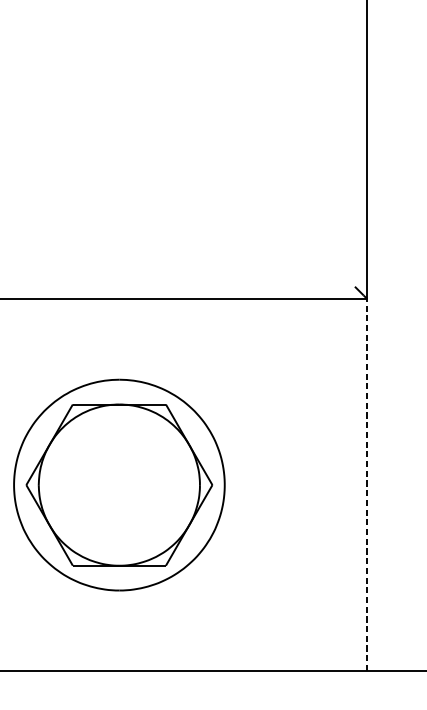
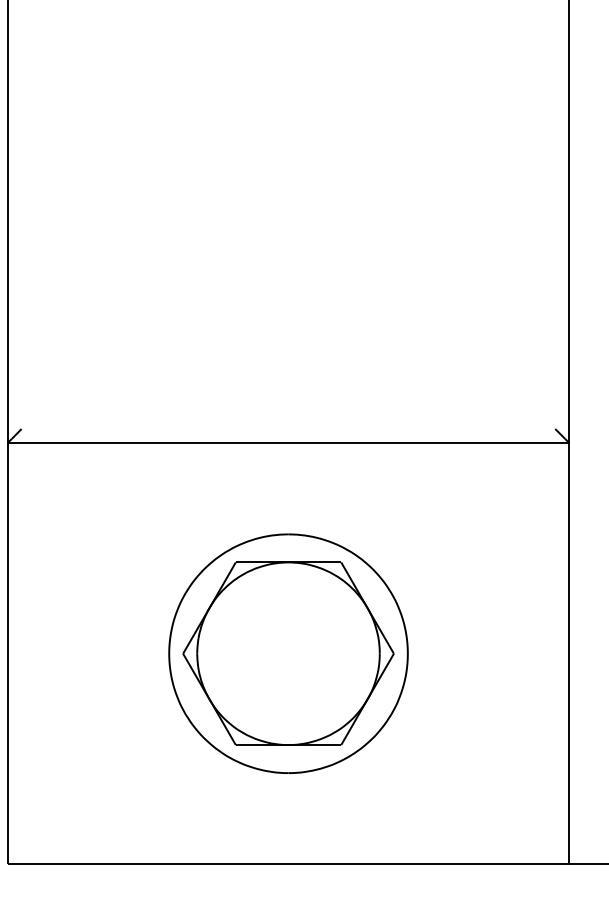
line: (367, 484) -> (569, 653), dashed -> solid

